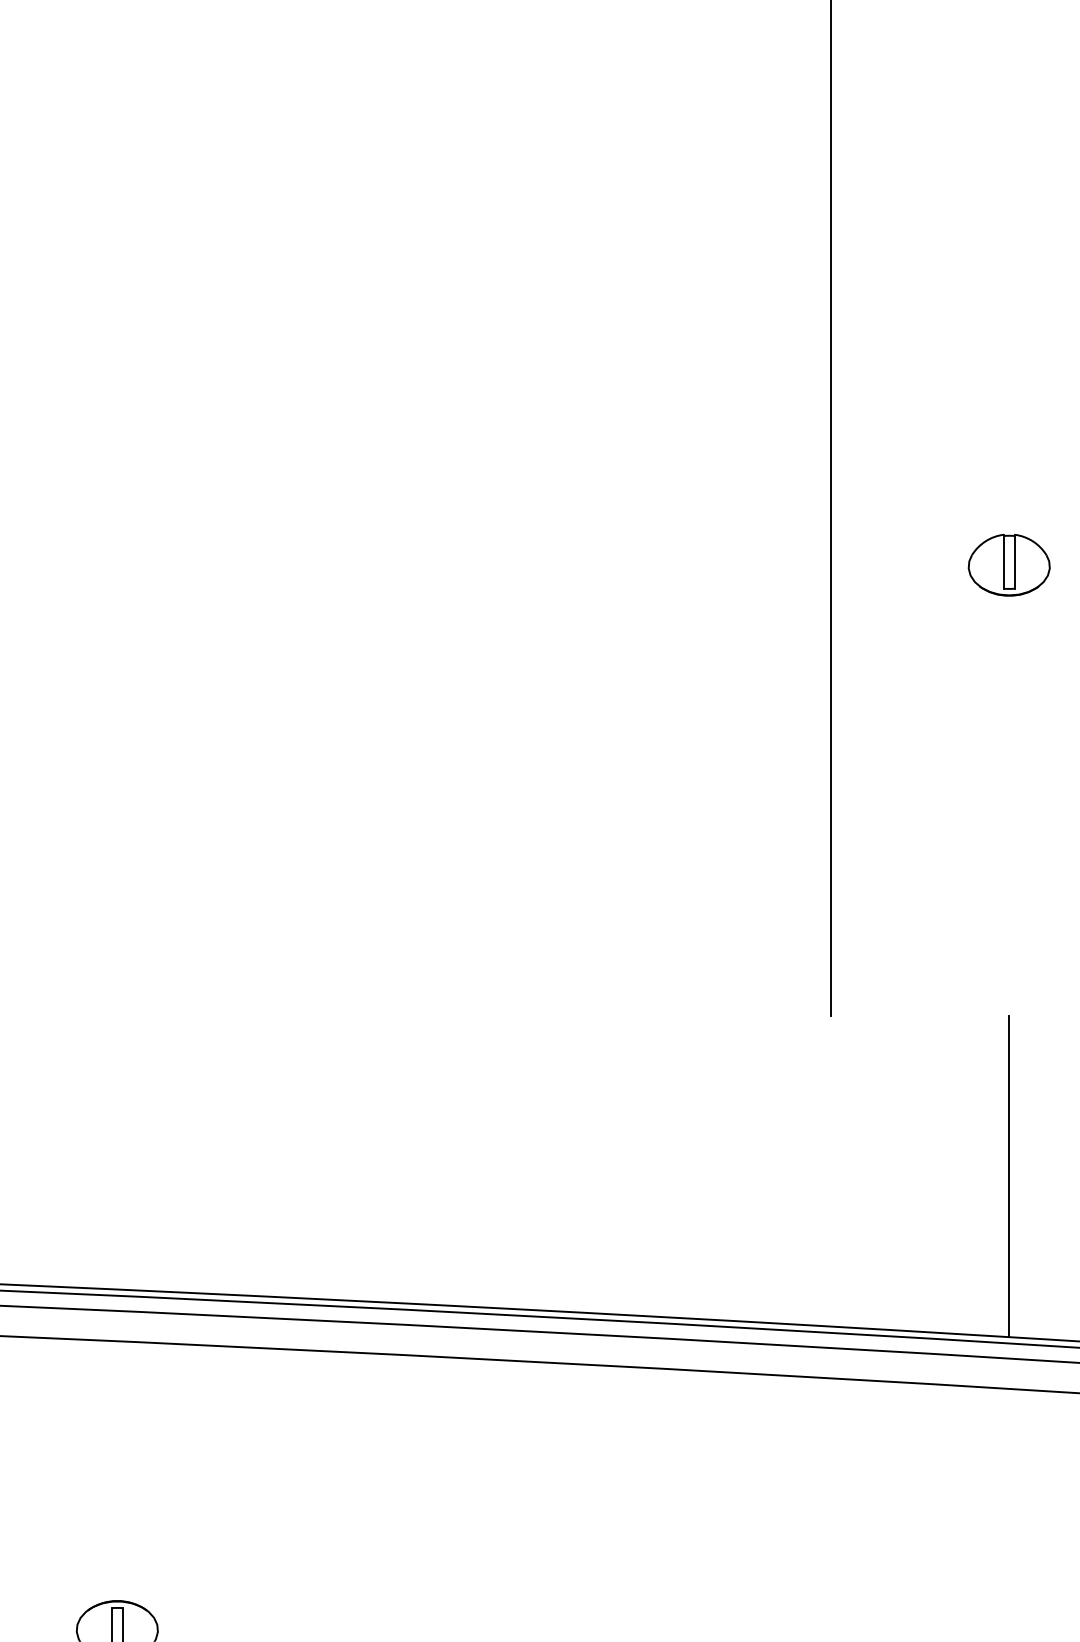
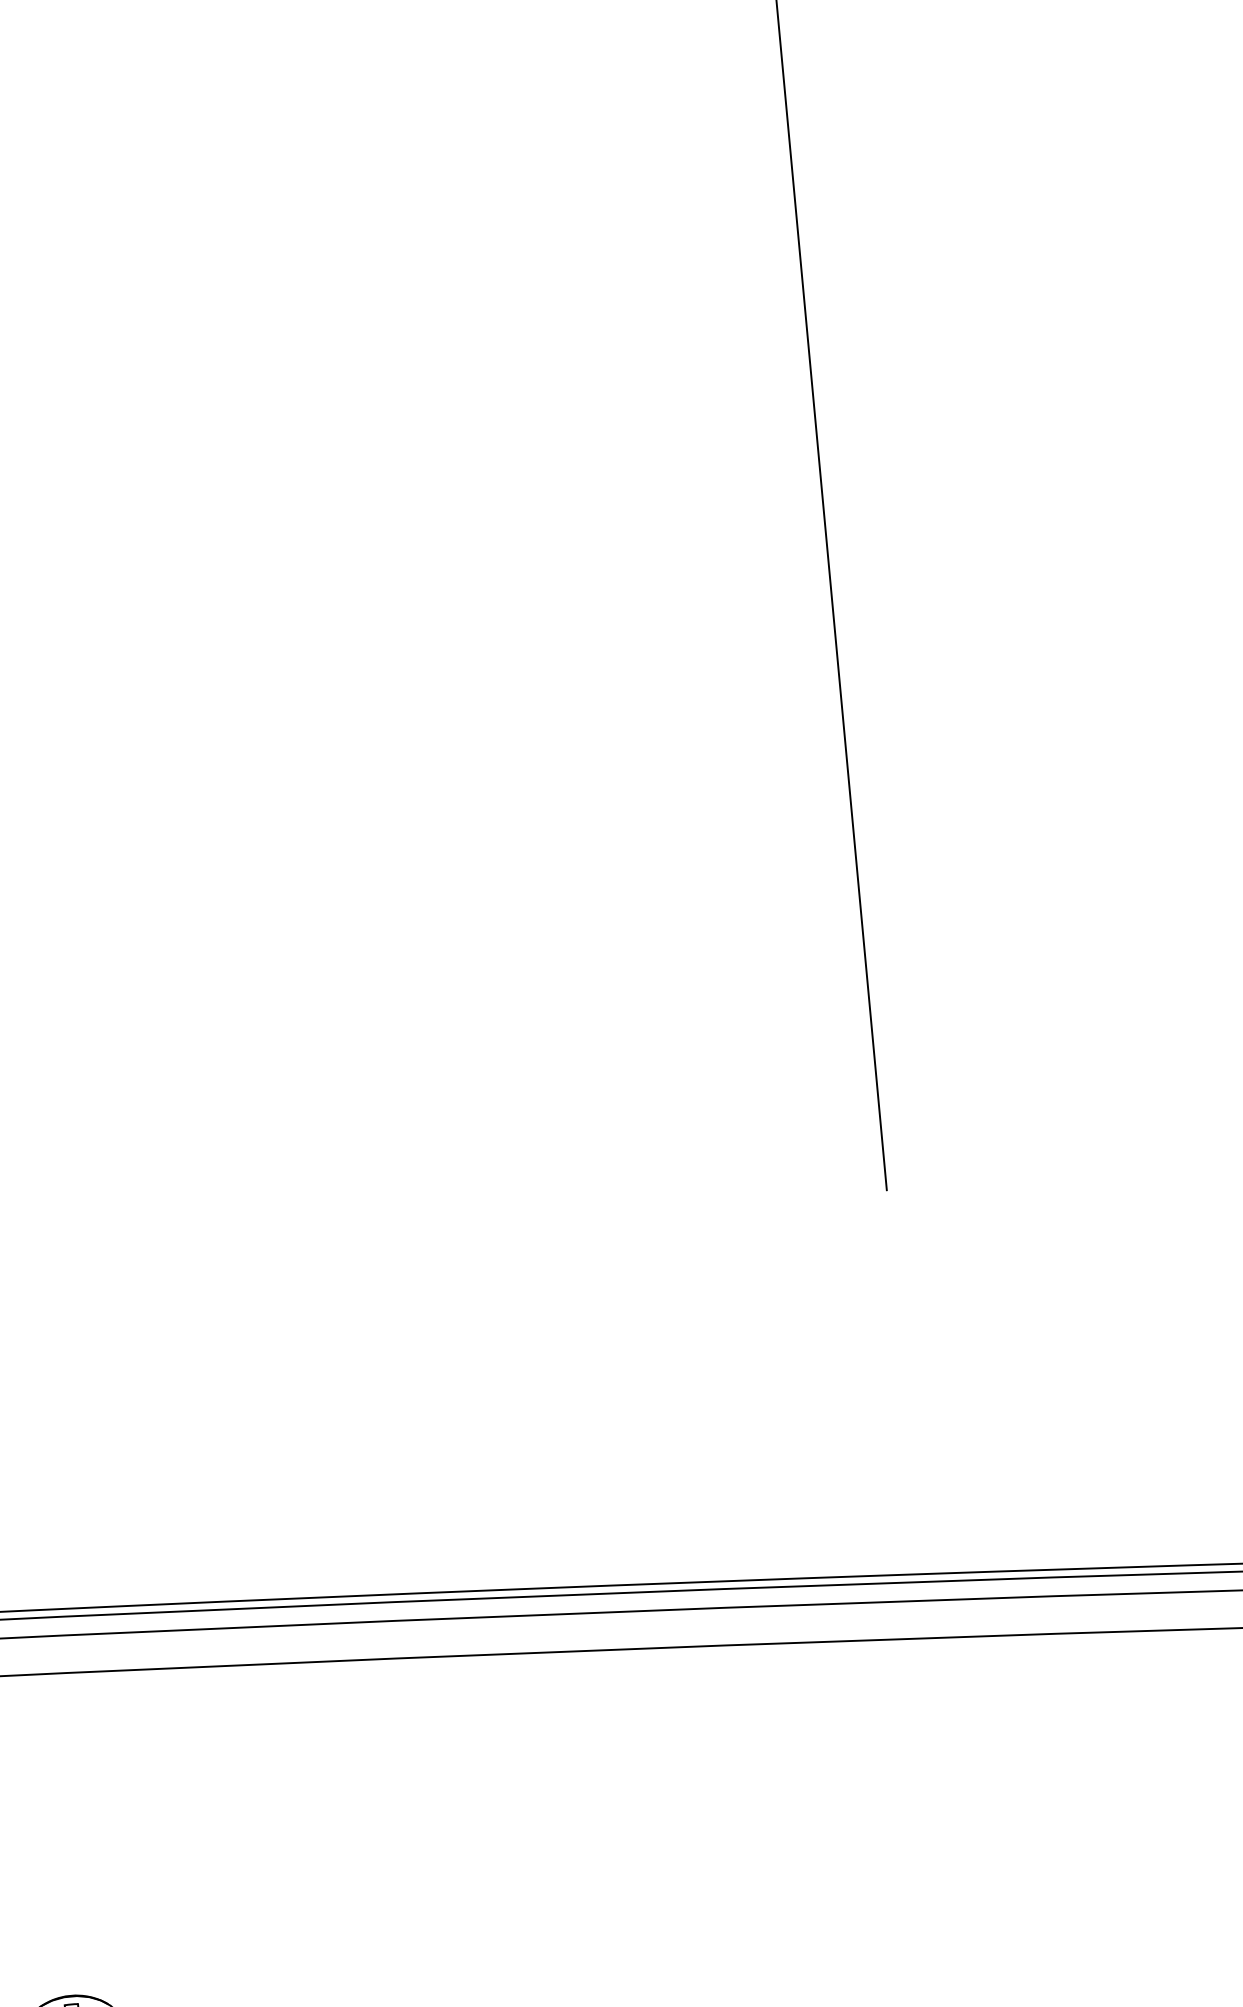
part: (1008, 564) -> (1054, 610), removed
line: (1009, 1176) -> (1126, 1367), removed

